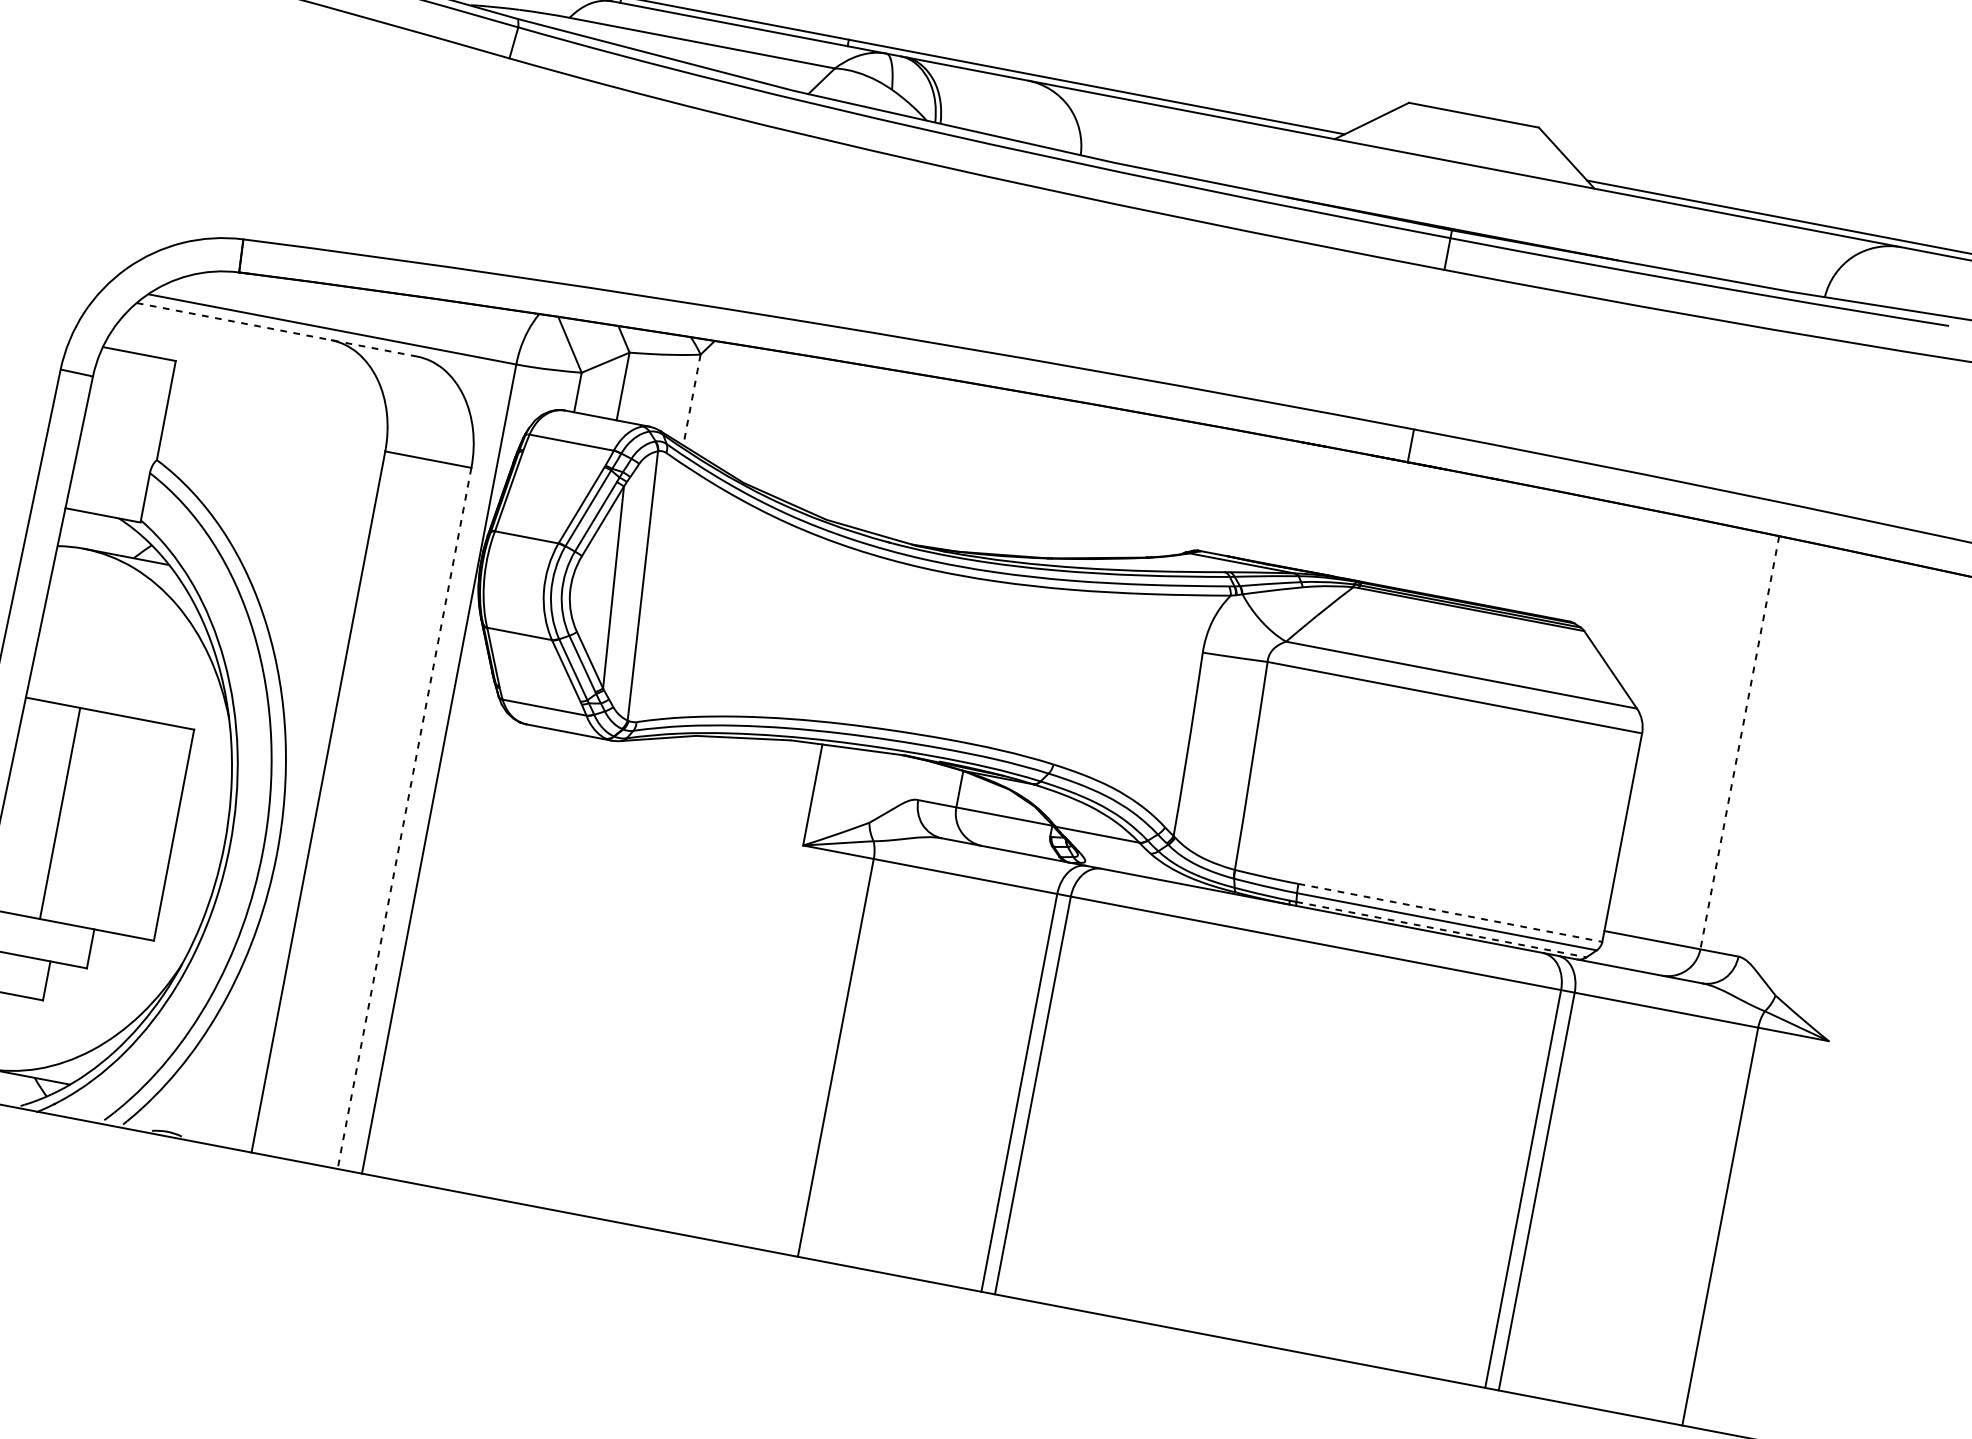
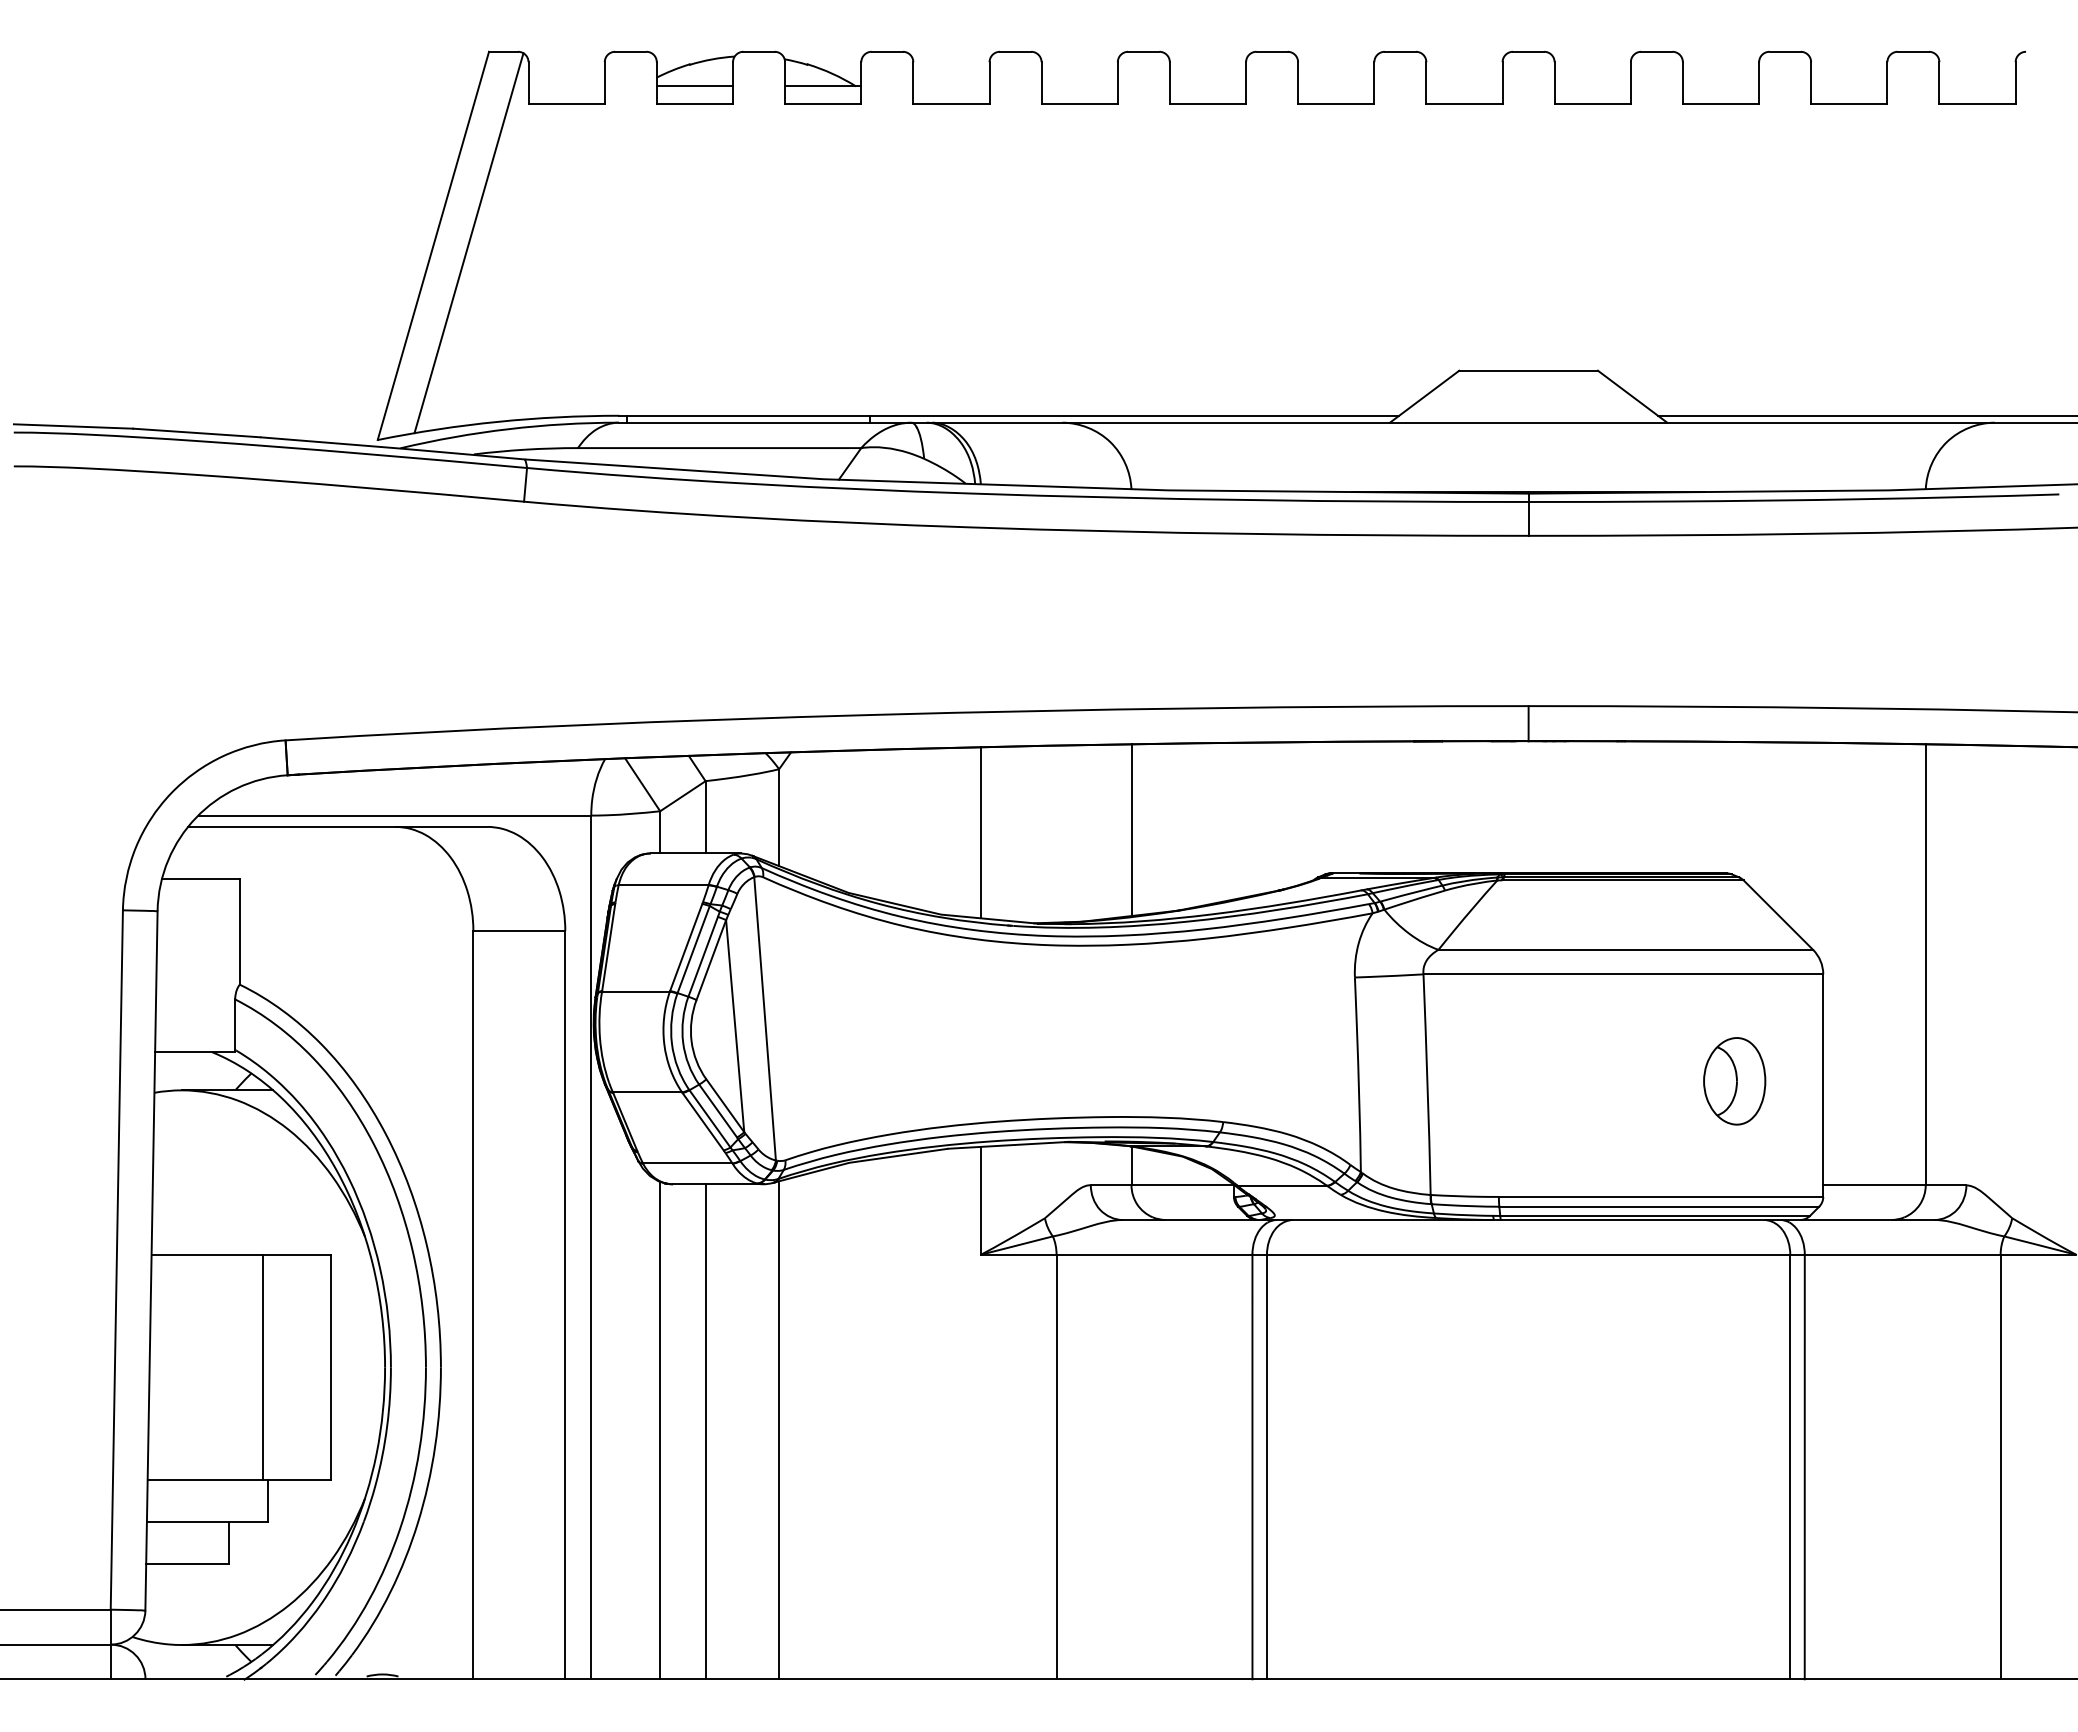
line: (276, 329) -> (337, 826), dashed -> solid
line: (692, 400) -> (779, 818), dashed -> solid
line: (878, 450) -> (981, 832), added
line: (1019, 474) -> (1131, 830), added
line: (1739, 743) -> (1925, 965), dashed -> solid
line: (60, 813) -> (262, 1367), moved
part: (1539, 817) -> (1734, 1081), added
line: (404, 818) -> (565, 1305), dashed -> solid
line: (1450, 912) -> (1661, 1196), dashed -> solid
line: (1441, 929) -> (1655, 1215), dashed -> solid
line: (471, 952) -> (660, 1430), added
line: (513, 961) -> (705, 1431), added
line: (582, 974) -> (779, 1430), added

